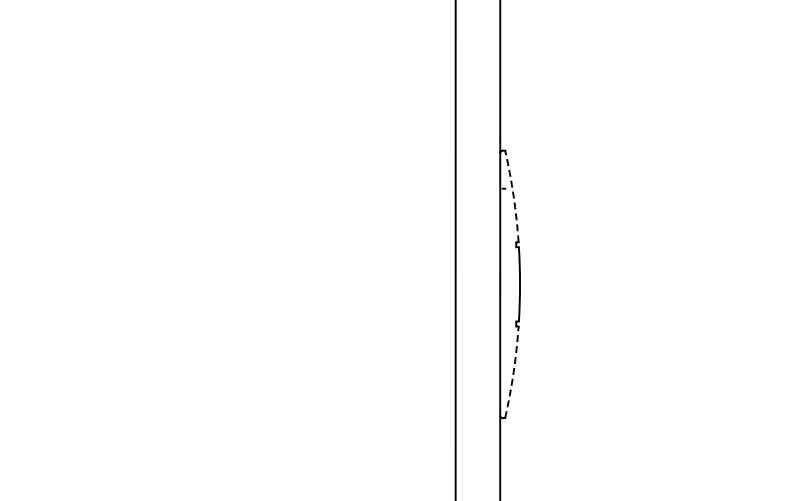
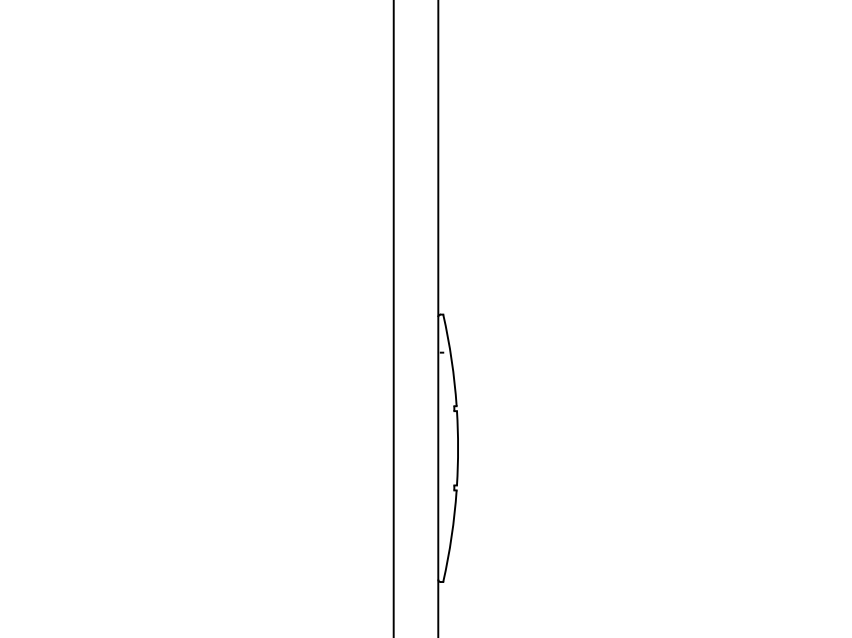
arc: (513, 196) -> (451, 360), dashed -> solid
arc: (513, 372) -> (451, 536), dashed -> solid

